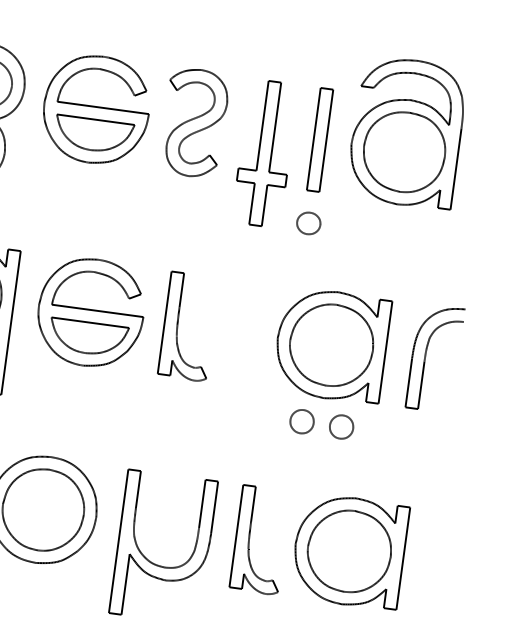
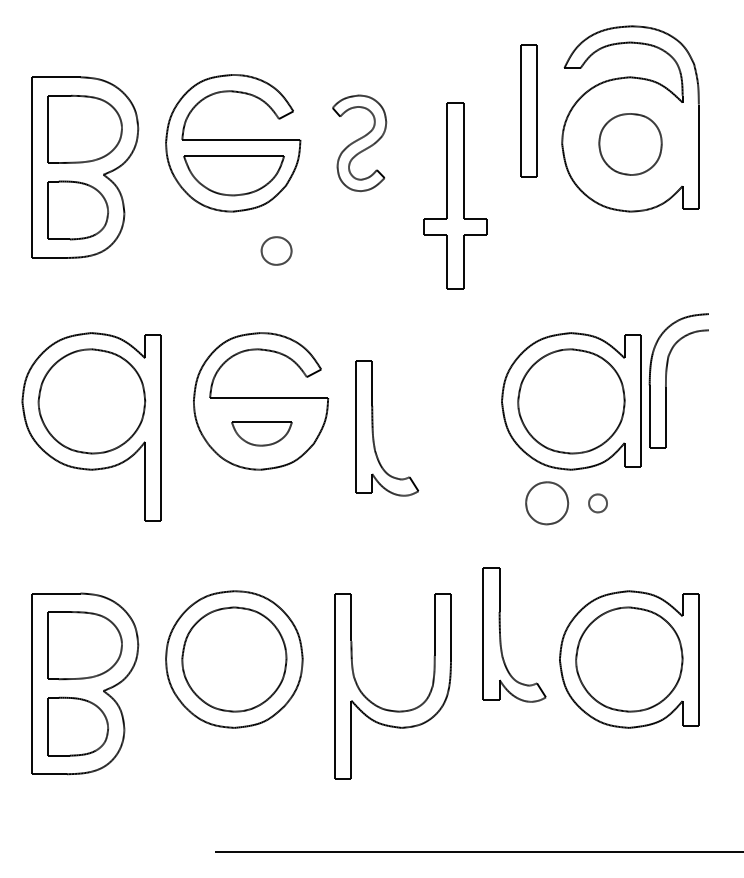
part: (194, 123) -> (359, 143), size x0.7
part: (320, 139) -> (528, 110), moved
part: (404, 152) -> (630, 144), size x0.6
part: (265, 153) -> (455, 195), moved
part: (308, 223) -> (276, 250), moved
part: (178, 325) -> (373, 428), moved
part: (88, 337) -> (261, 433), size x0.6
part: (425, 356) -> (666, 380), moved
part: (301, 421) -> (546, 503), size x1.4
part: (341, 427) -> (597, 503), size x0.6
part: (249, 541) -> (501, 637), moved

